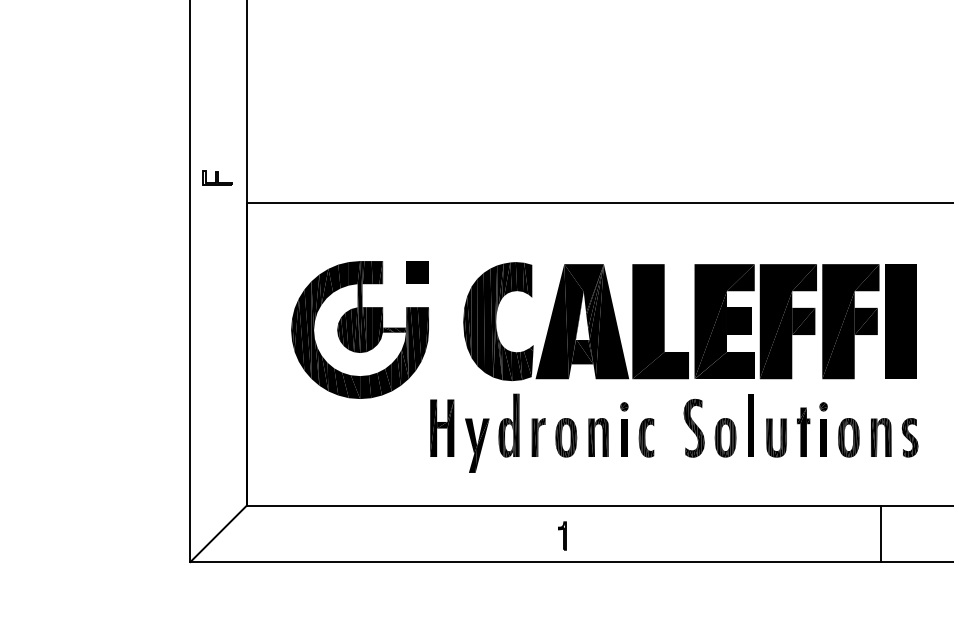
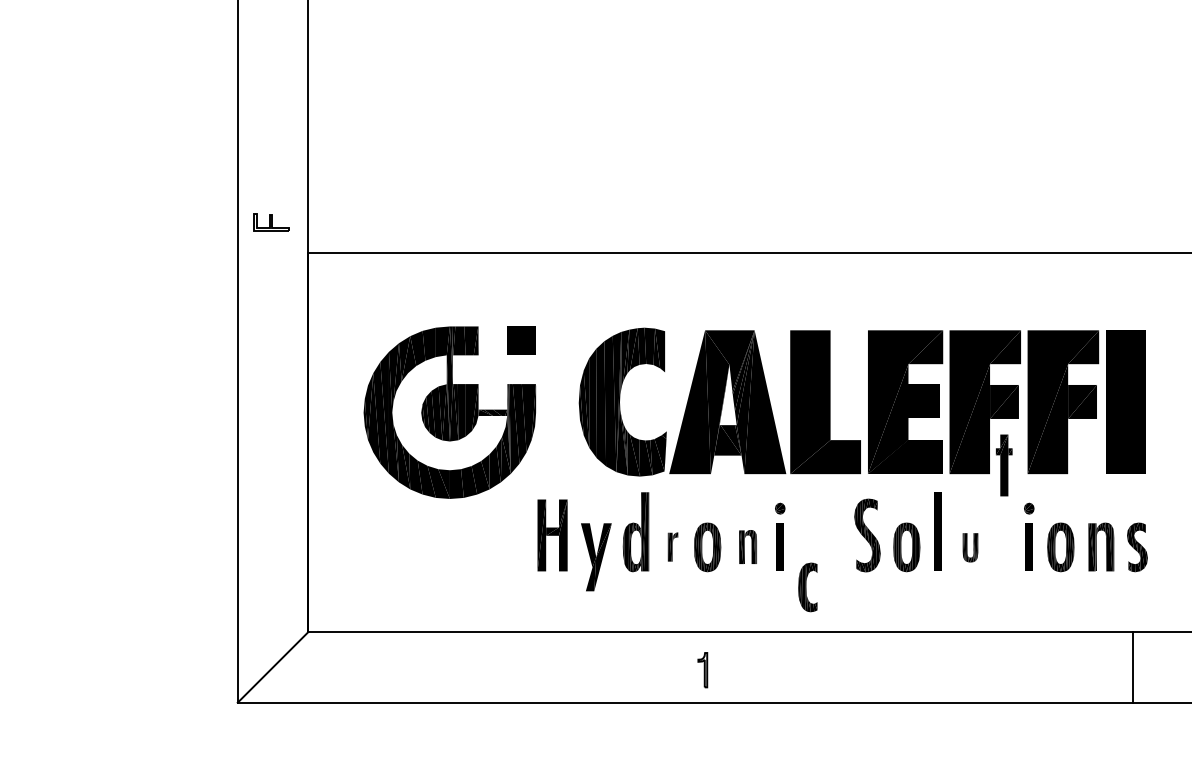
part: (803, 432) -> (1004, 465), moved
part: (538, 437) -> (672, 546), size x0.6
part: (598, 437) -> (747, 546), size x0.7
part: (646, 437) -> (807, 587), moved
part: (776, 437) -> (970, 547), size x0.6
line: (881, 533) -> (1133, 667), moved

